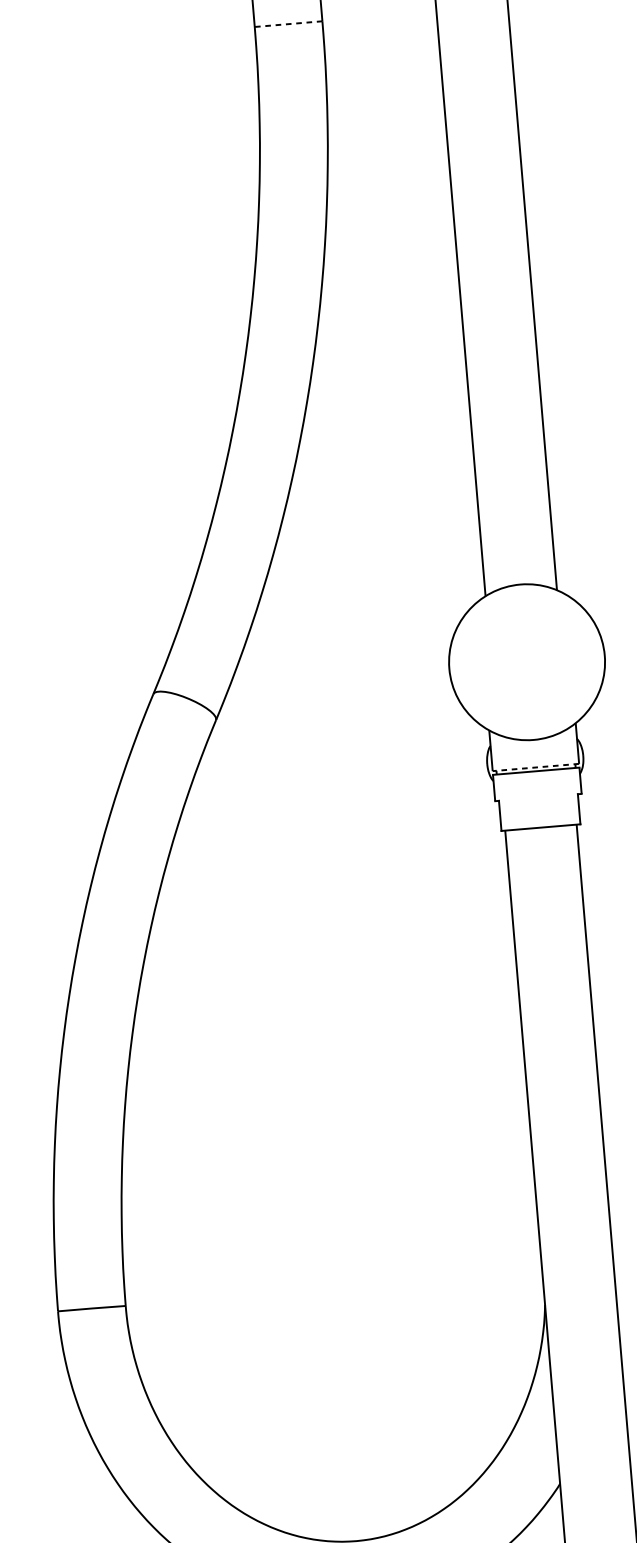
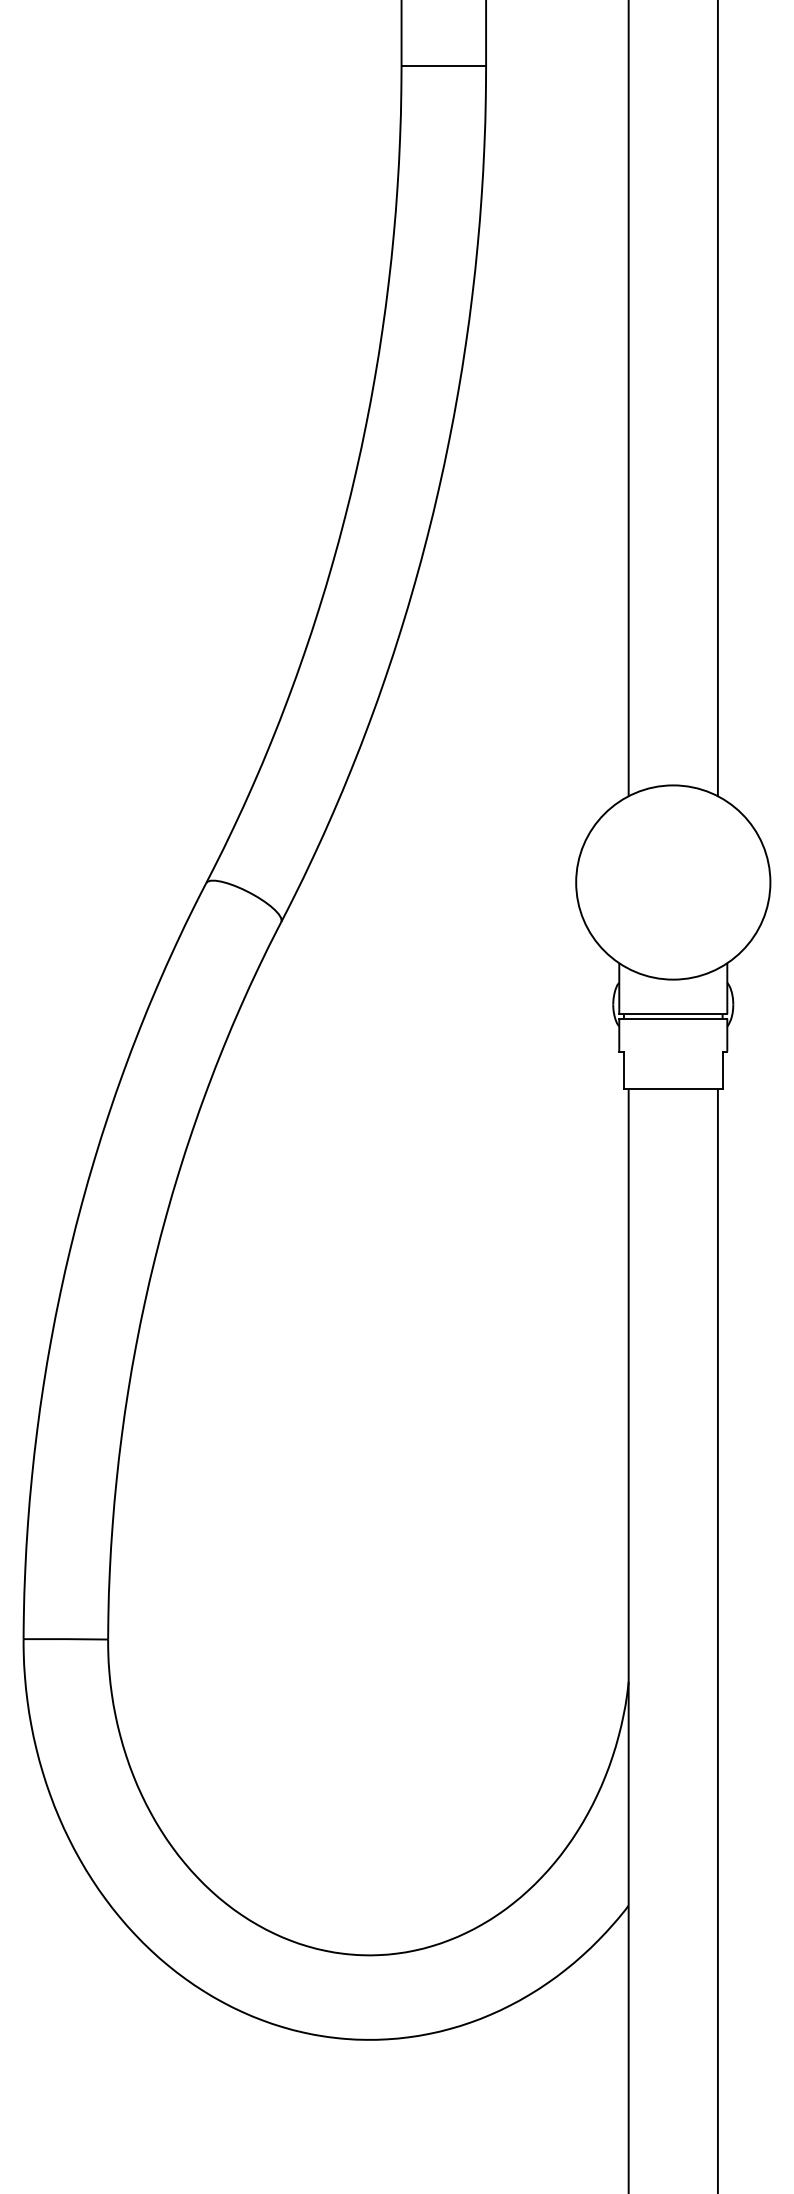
line: (288, 23) -> (443, 65), dashed -> solid
line: (535, 767) -> (672, 1014), dashed -> solid

